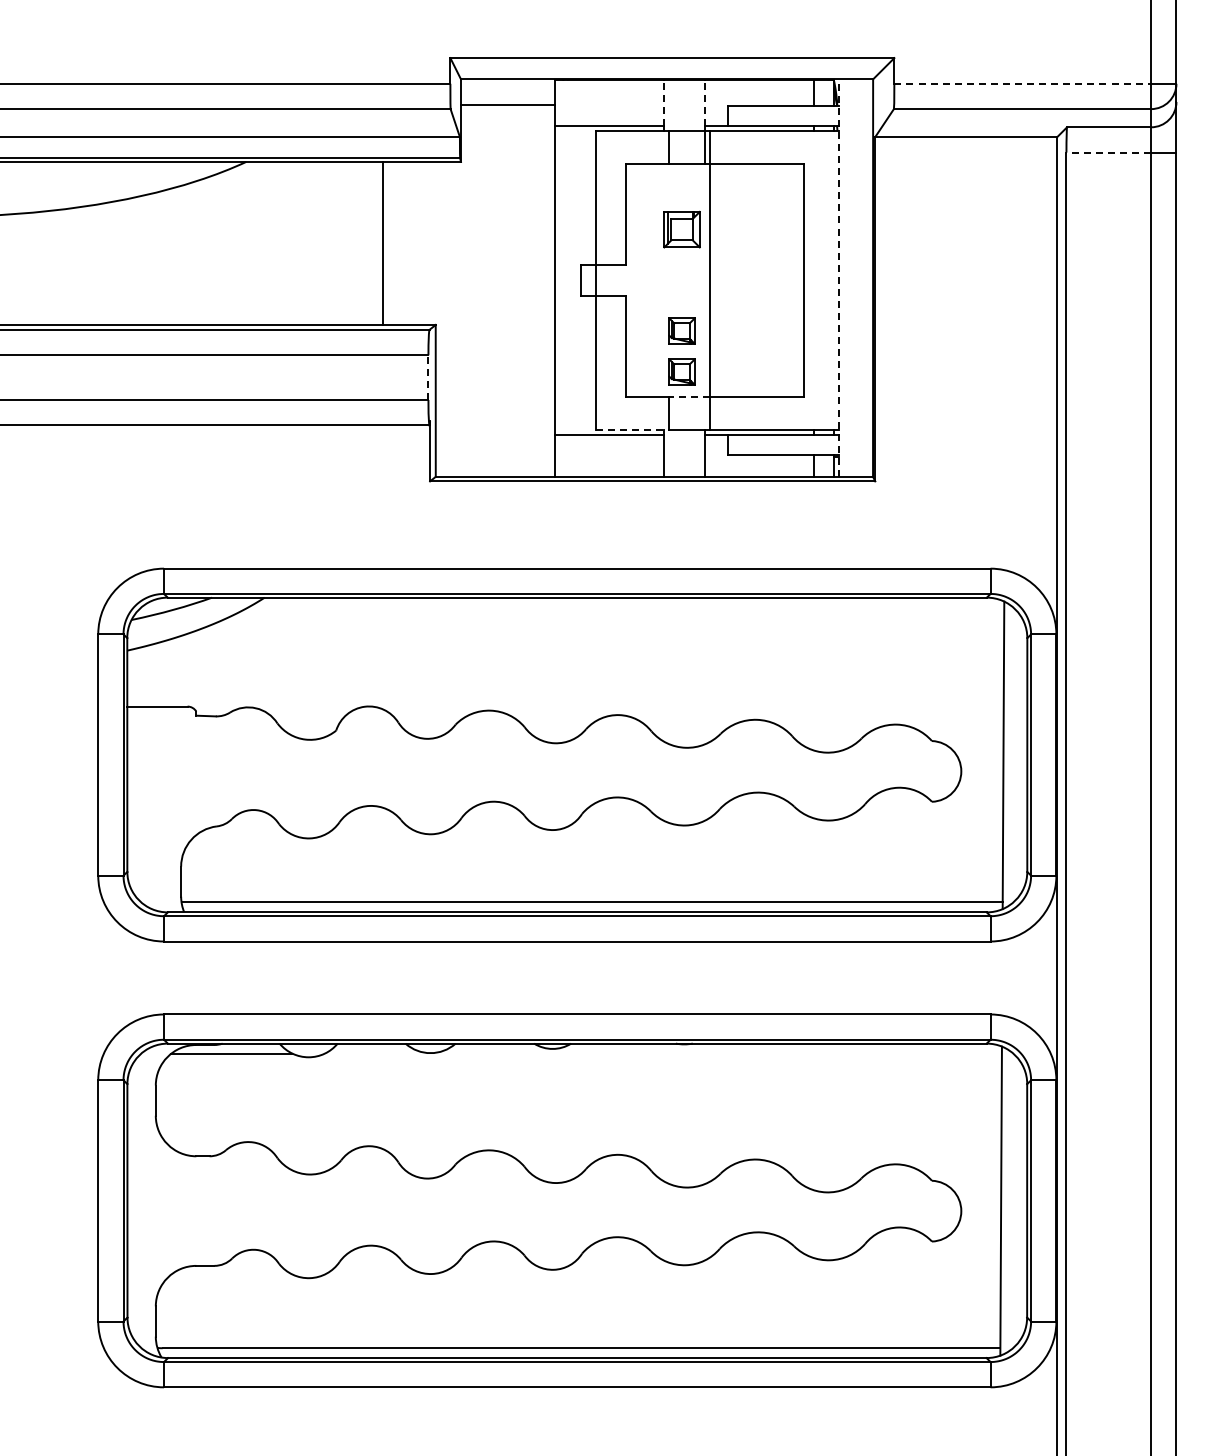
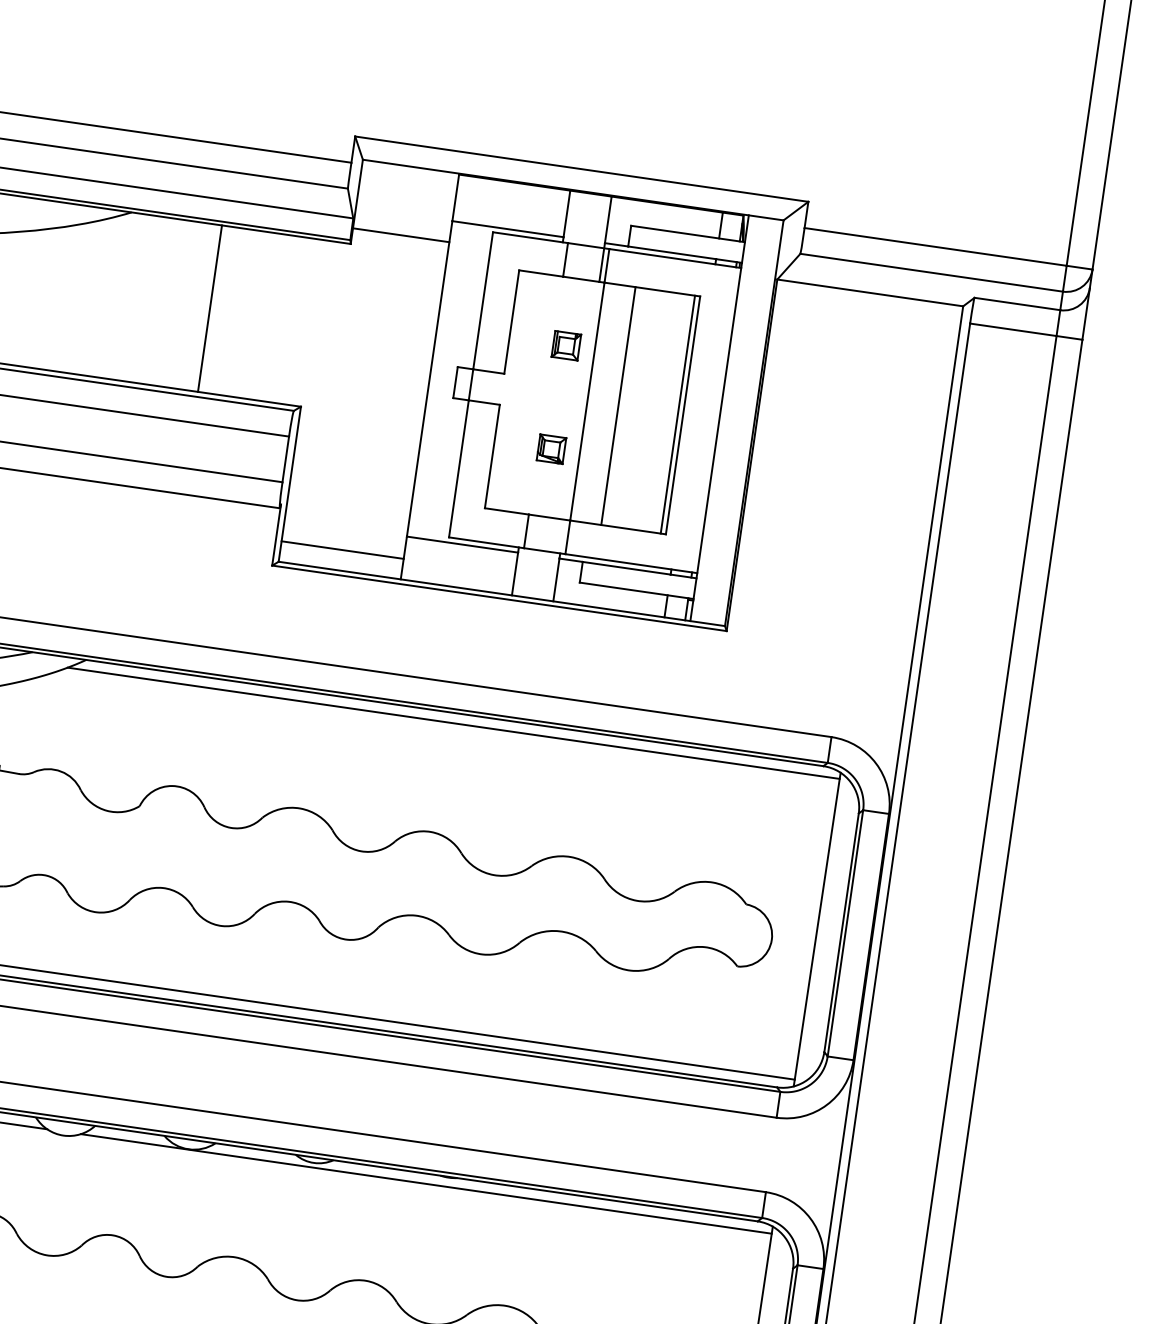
line: (1023, 83) -> (936, 246), dashed -> solid
line: (664, 103) -> (567, 214), dashed -> solid
line: (704, 103) -> (607, 220), dashed -> solid
line: (508, 104) -> (401, 235), moved
line: (1108, 152) -> (1013, 329), dashed -> solid
part: (681, 229) -> (565, 345), size x0.71
line: (382, 242) -> (209, 307), moved
line: (839, 278) -> (719, 418), dashed -> solid
line: (740, 279) -> (618, 405), added
line: (798, 279) -> (677, 413), added
part: (681, 371) -> (545, 490), removed
line: (428, 377) -> (285, 459), dashed -> solid
line: (689, 396) -> (549, 517), dashed -> solid
line: (632, 429) -> (486, 542), dashed -> solid
line: (495, 456) -> (342, 549), added
line: (625, 607) -> (453, 723), added
line: (663, 1053) -> (426, 1183), added

